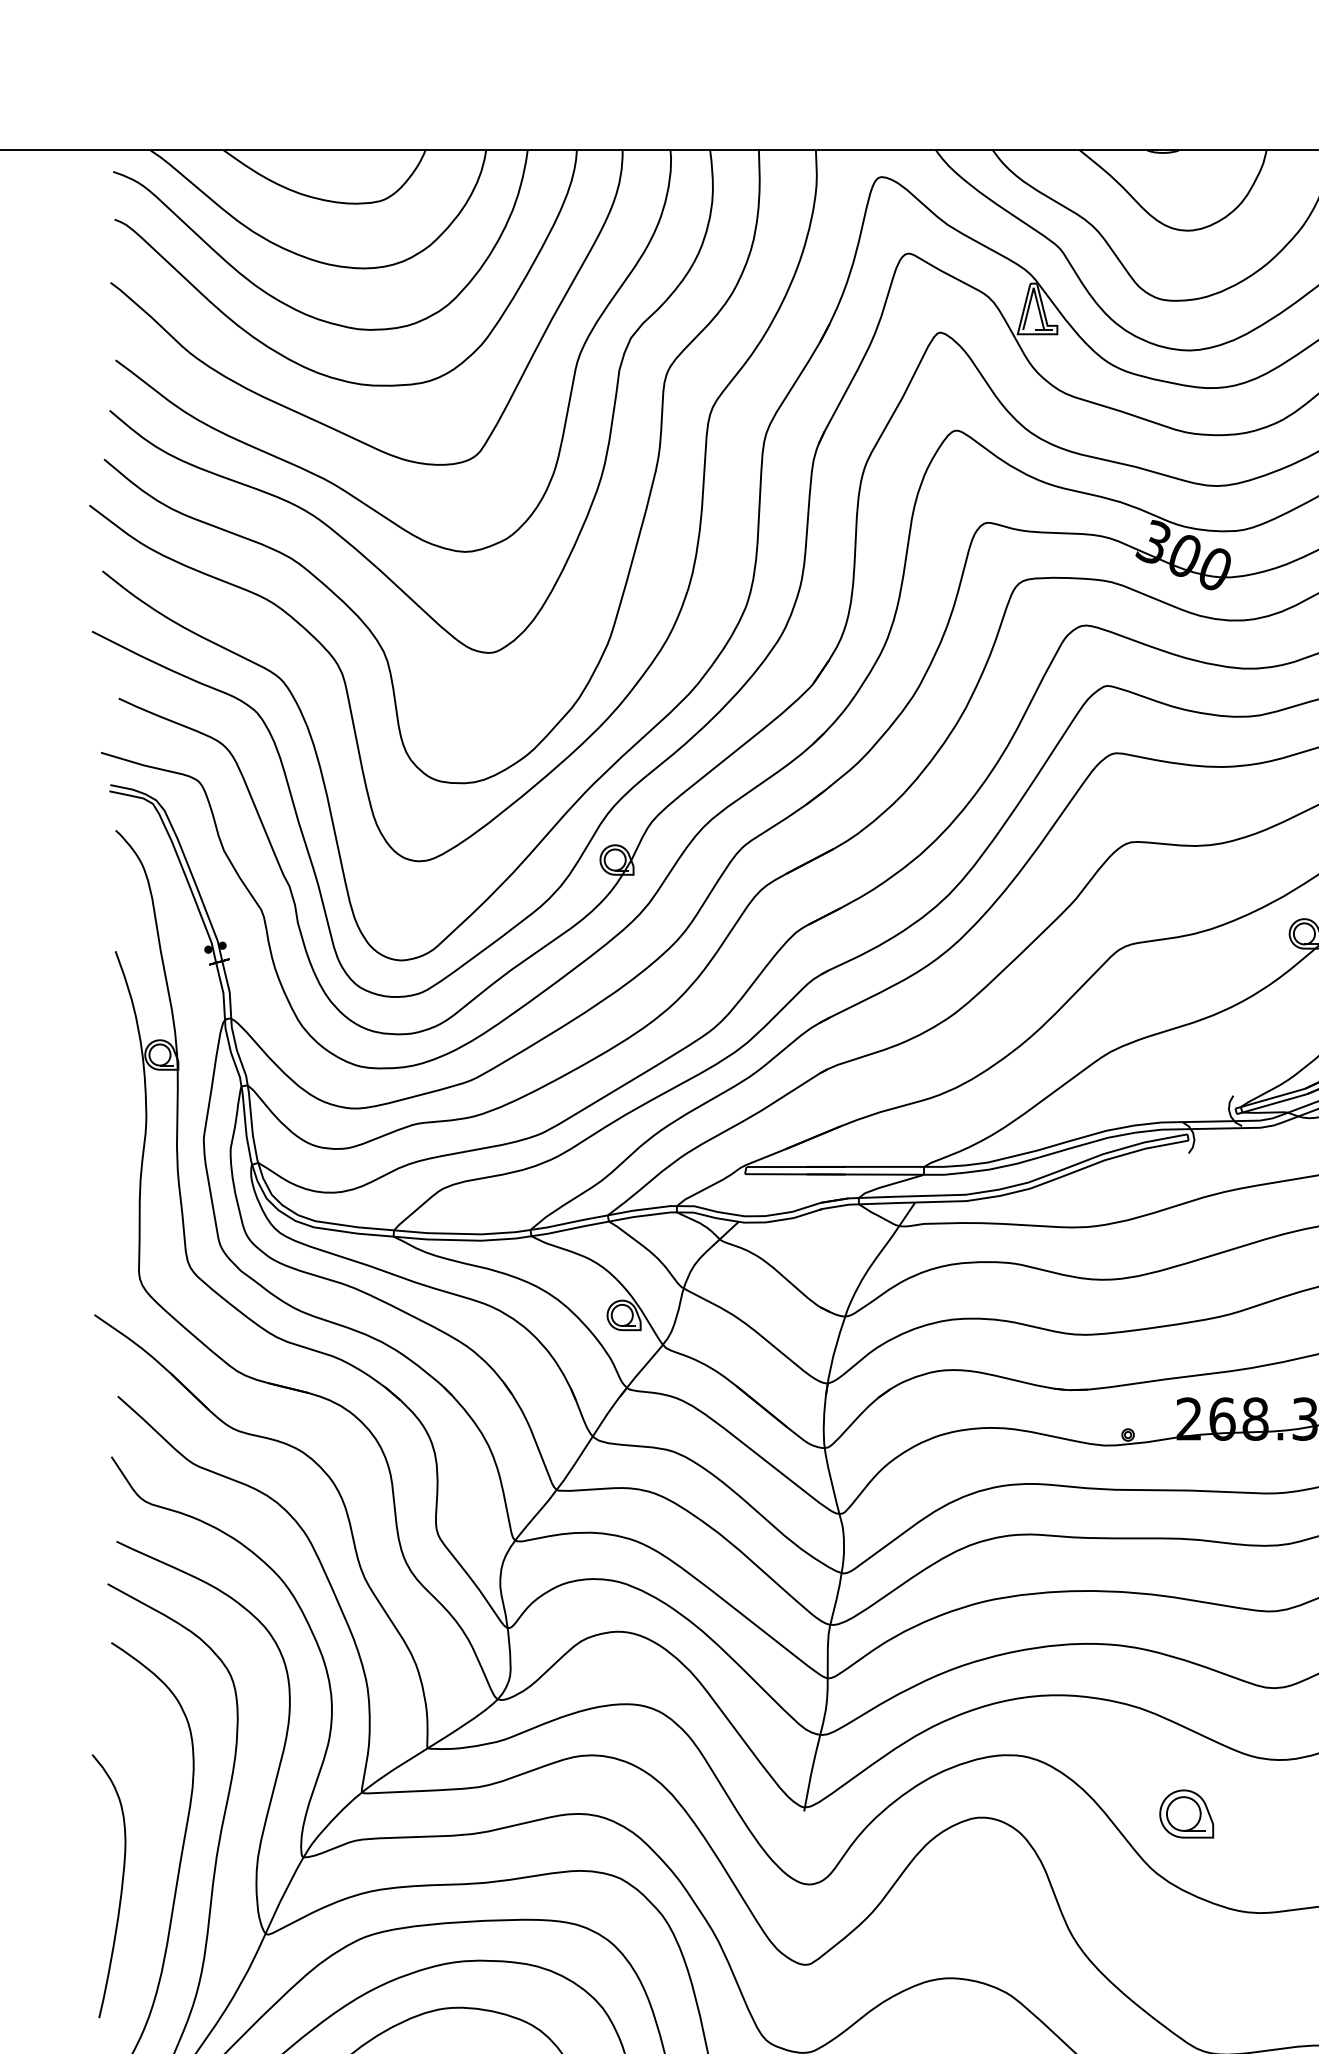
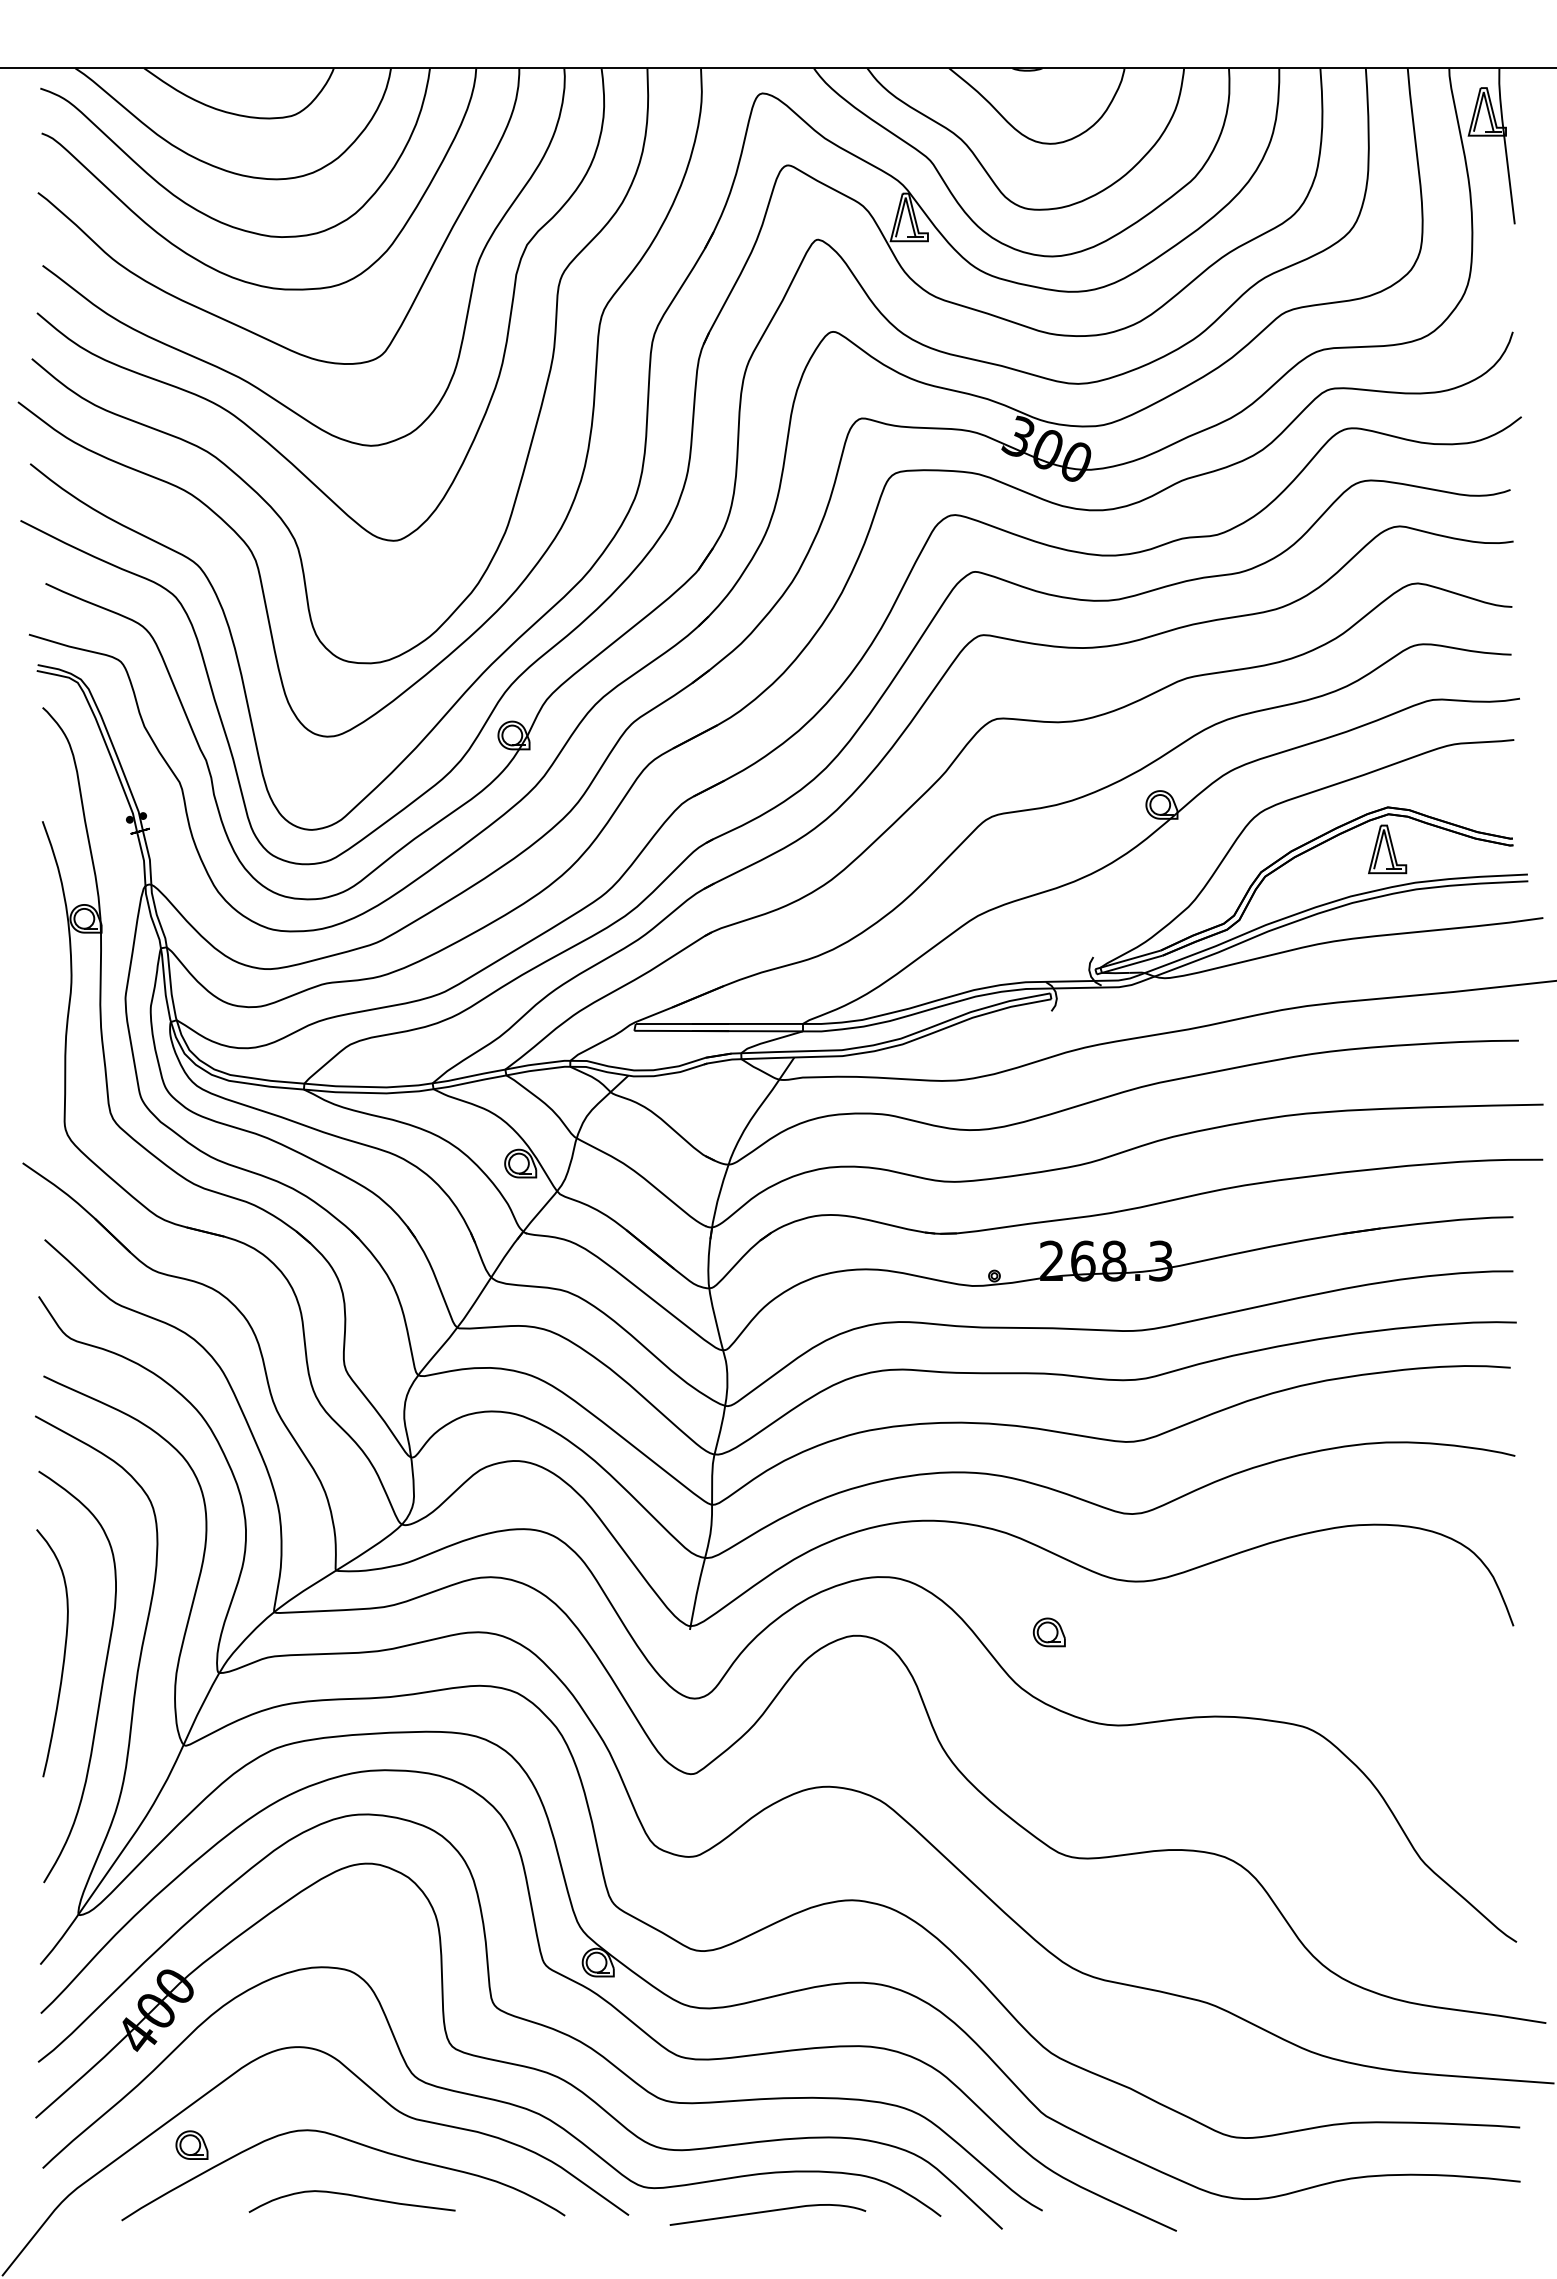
part: (1185, 1814) -> (1048, 1632), size x0.62
curve: (120, 1886) -> (63, 1653), moved

